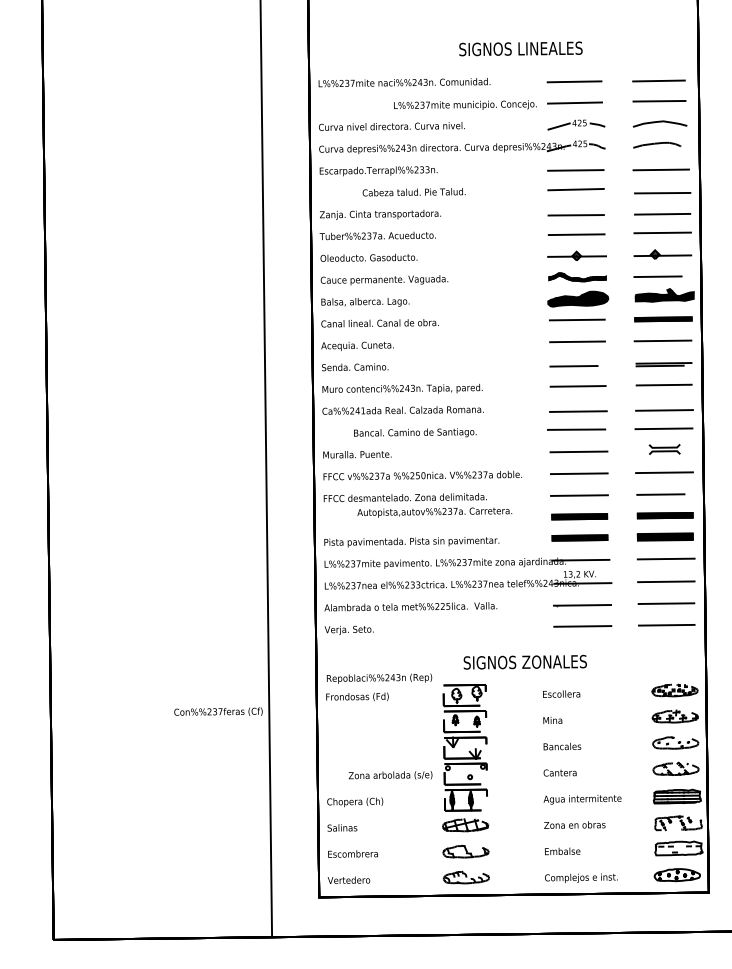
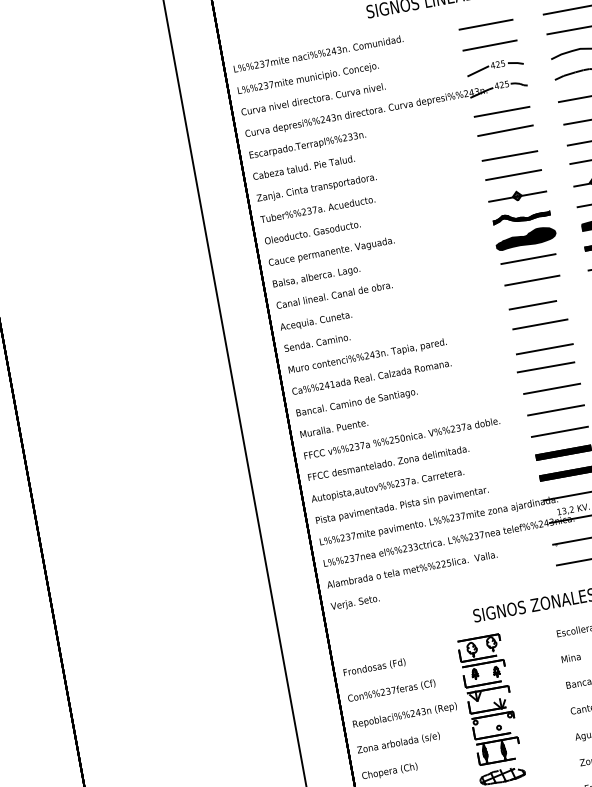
text: (465, 104) -> (308, 77), moved
text: (413, 192) -> (303, 167), moved
text: (415, 432) -> (357, 402), moved
text: (434, 512) -> (387, 486), moved
text: (379, 678) -> (405, 715), moved
text: (218, 711) -> (391, 690), moved
text: (390, 775) -> (398, 743), moved

